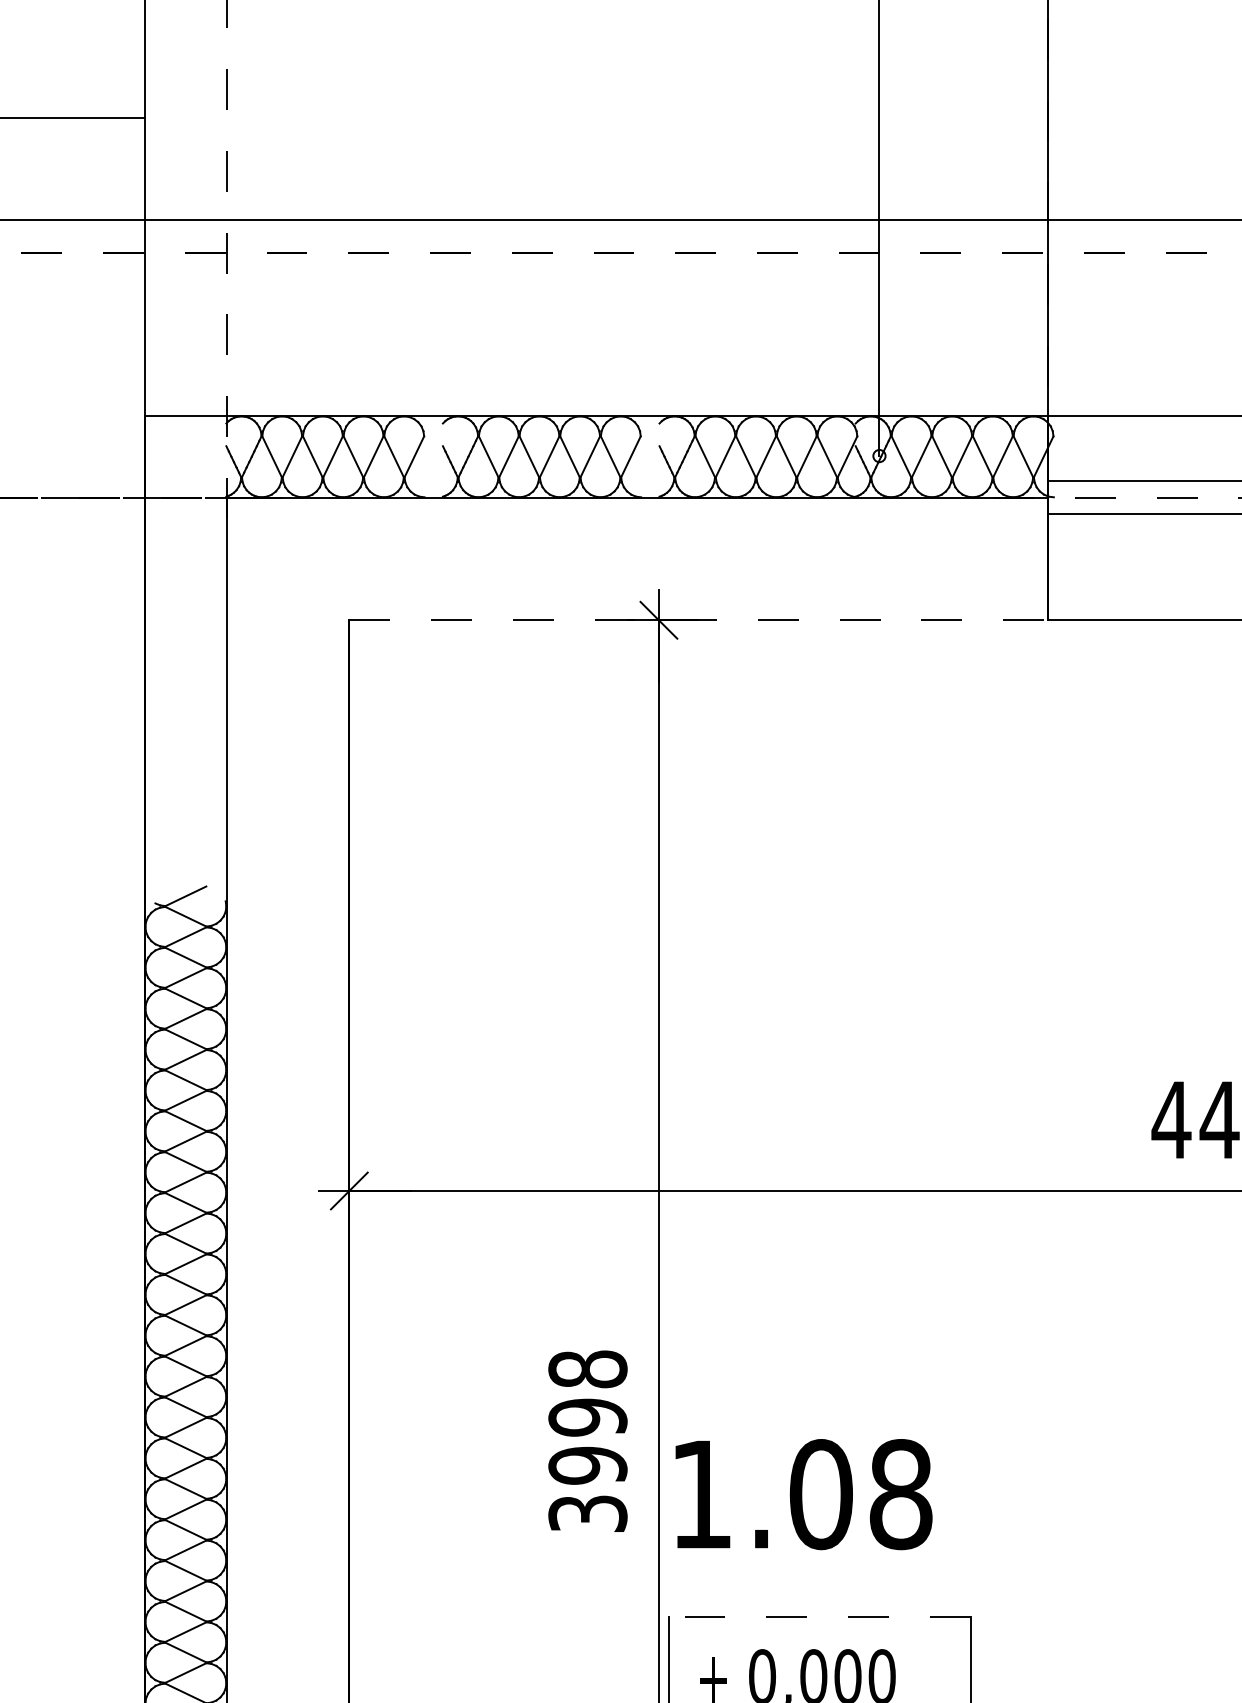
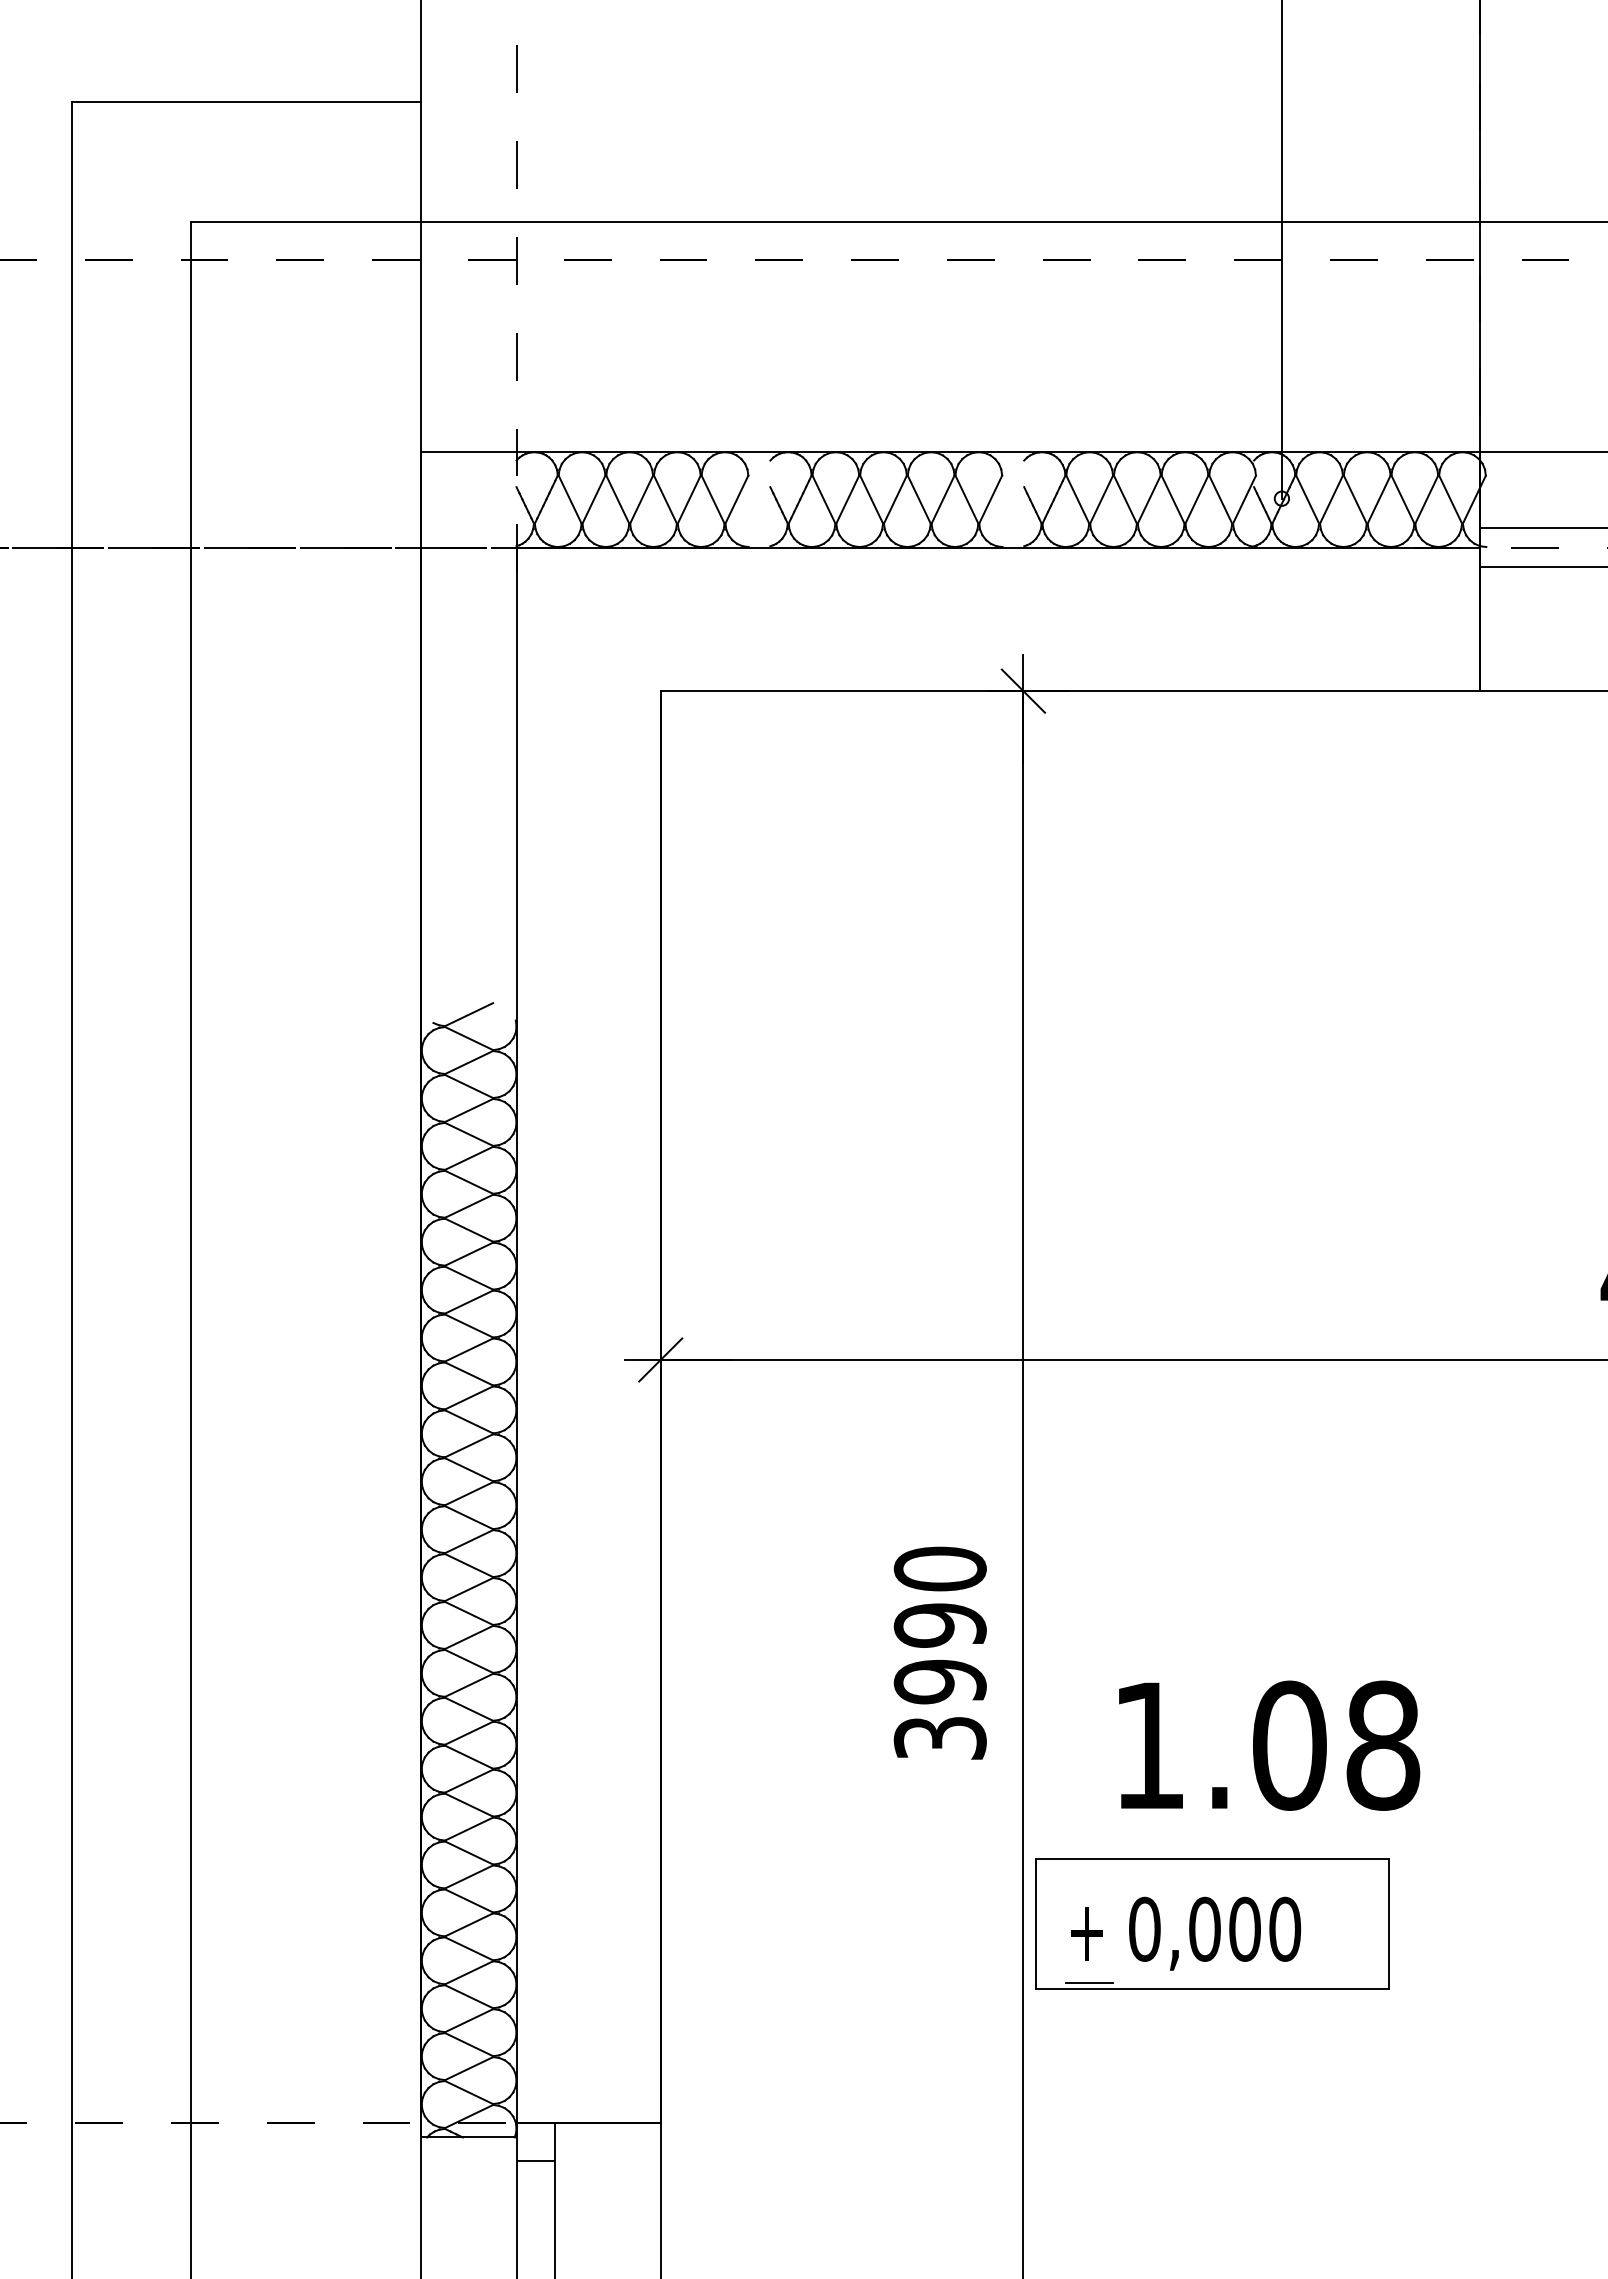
line: (699, 620) -> (1070, 691), dashed -> solid
text: (588, 1368) -> (940, 1568), 3998 -> 3990
text: (804, 1494) -> (1269, 1745), moved
line: (819, 1617) -> (1211, 1859), dashed -> solid

